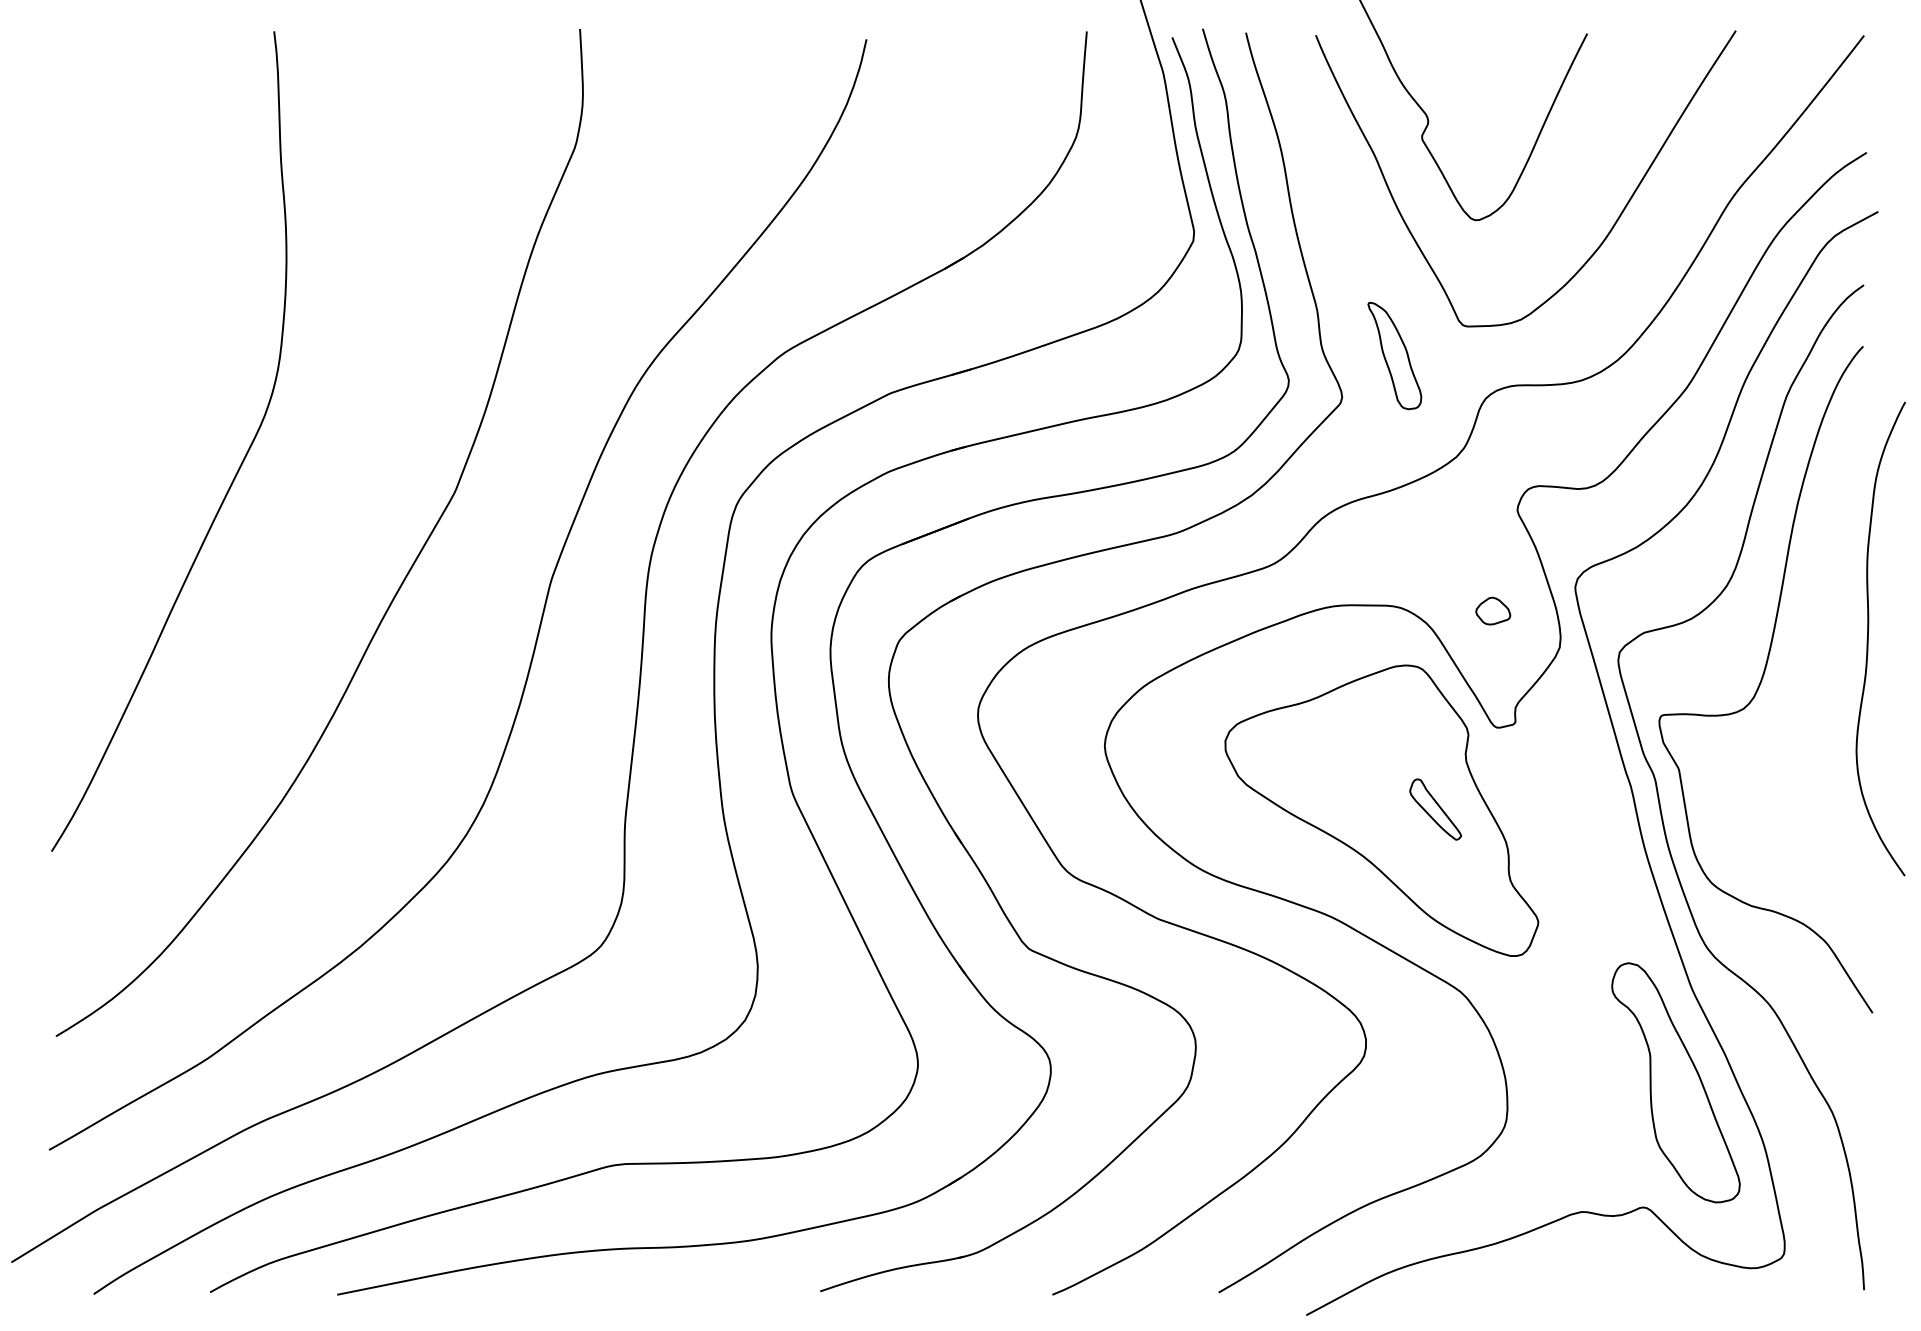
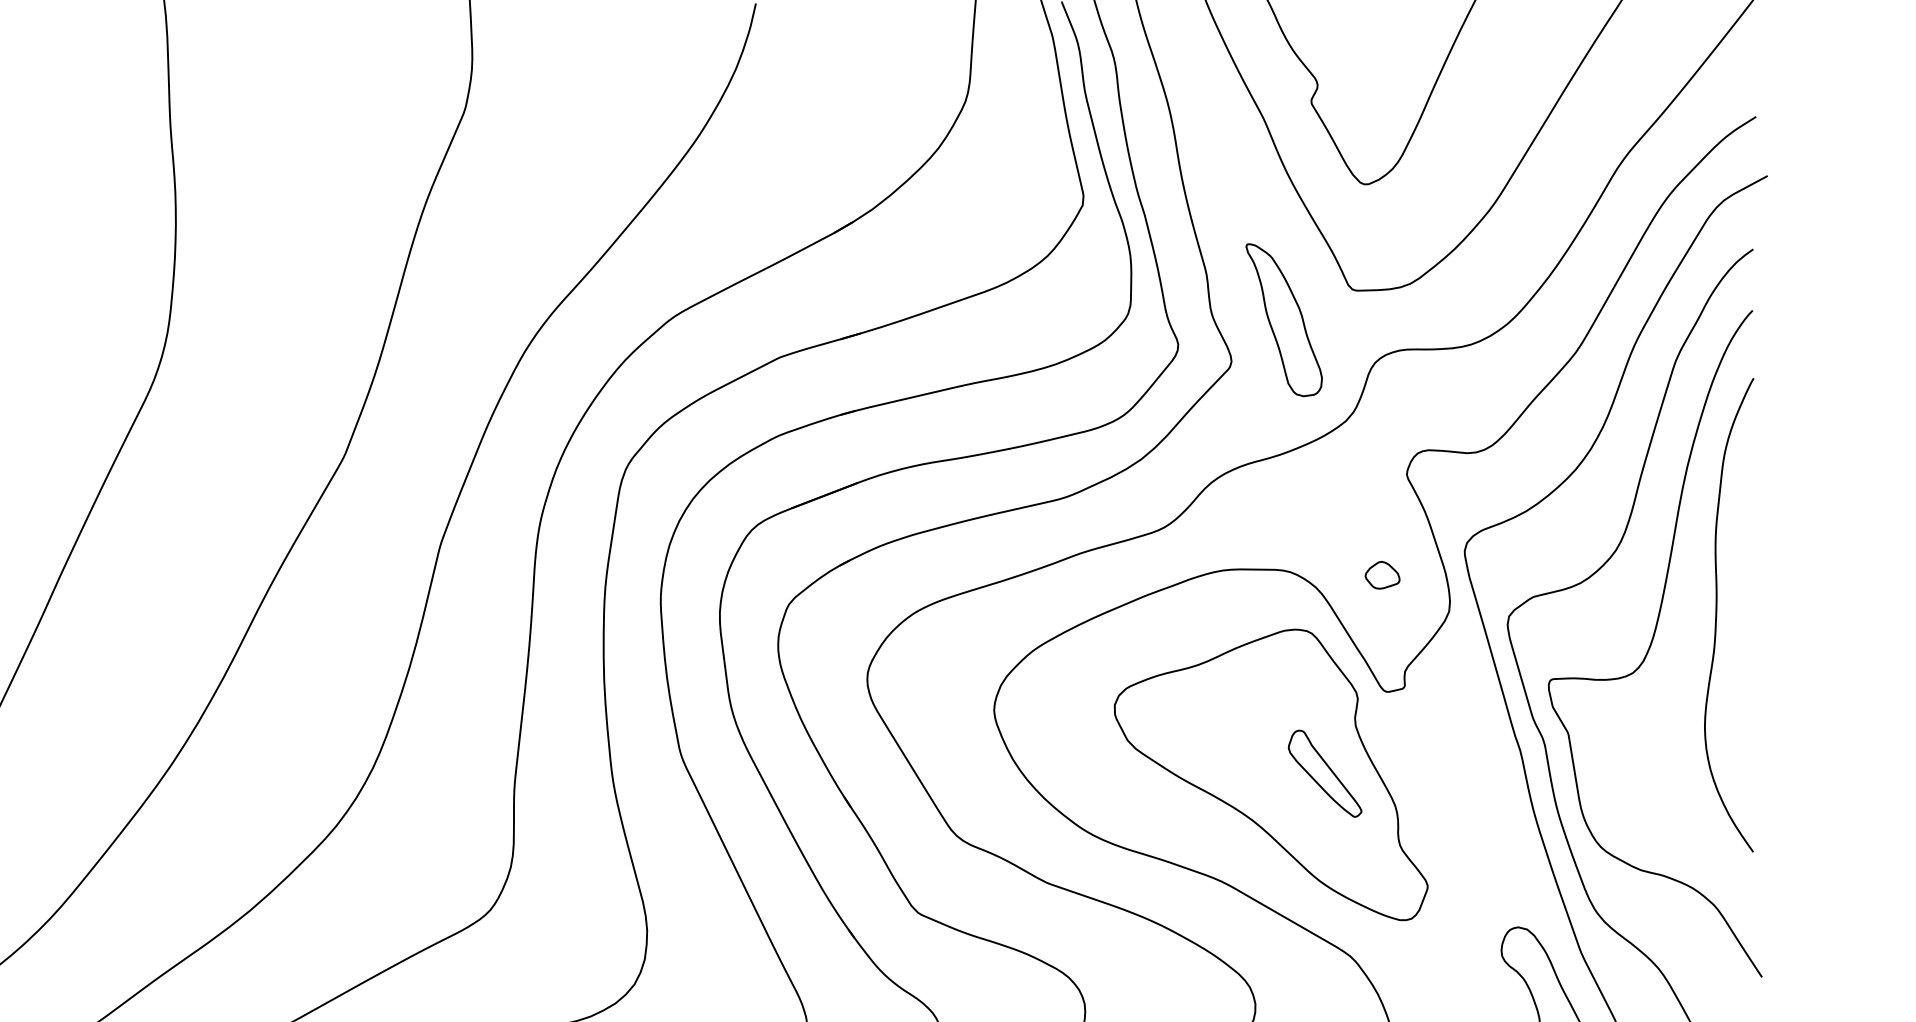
part: (1394, 355) -> (1283, 319), size x1.43
curve: (1868, 638) -> (1716, 614), moved
part: (1435, 809) -> (1324, 773), size x1.43

